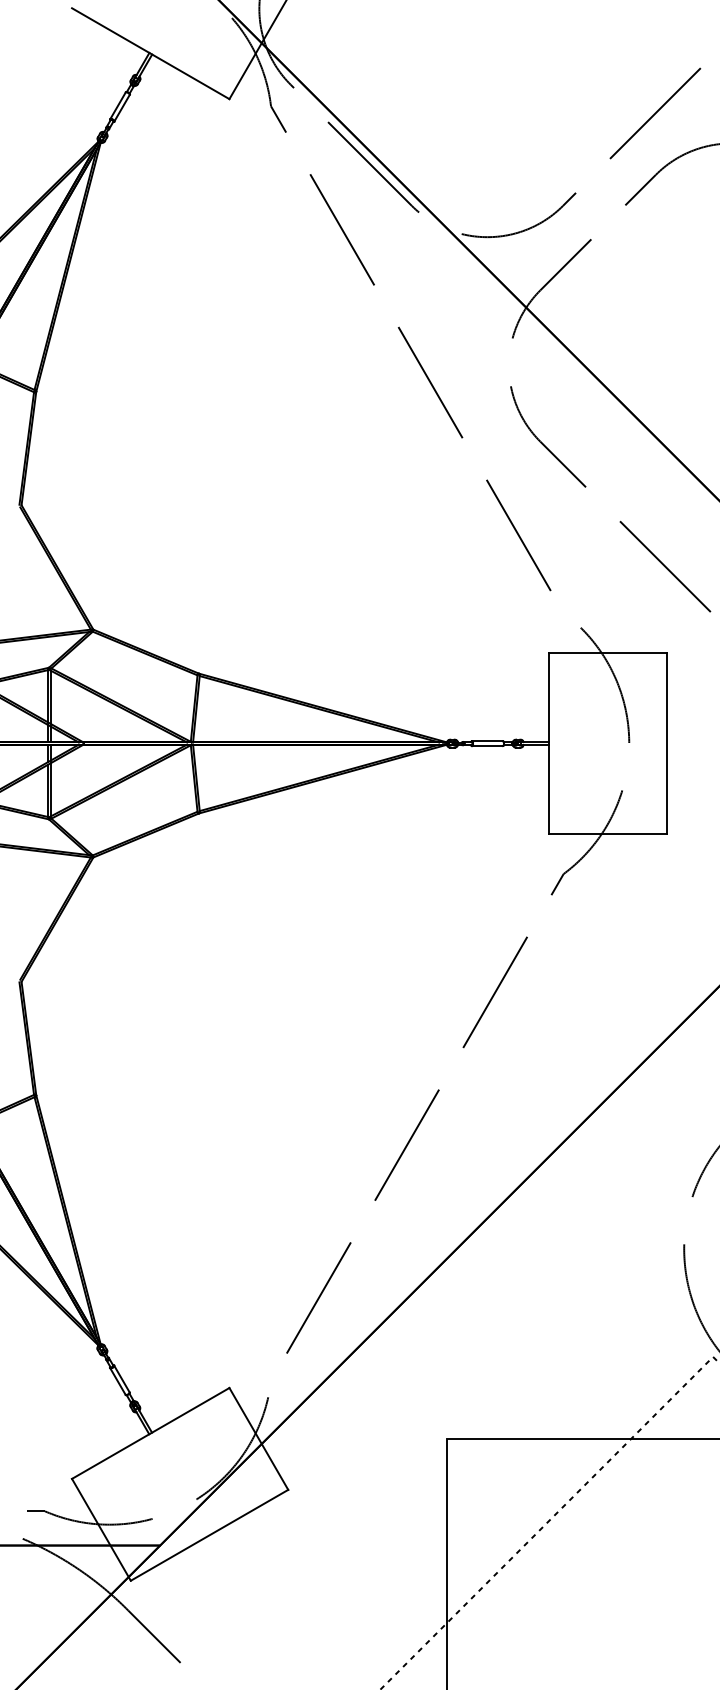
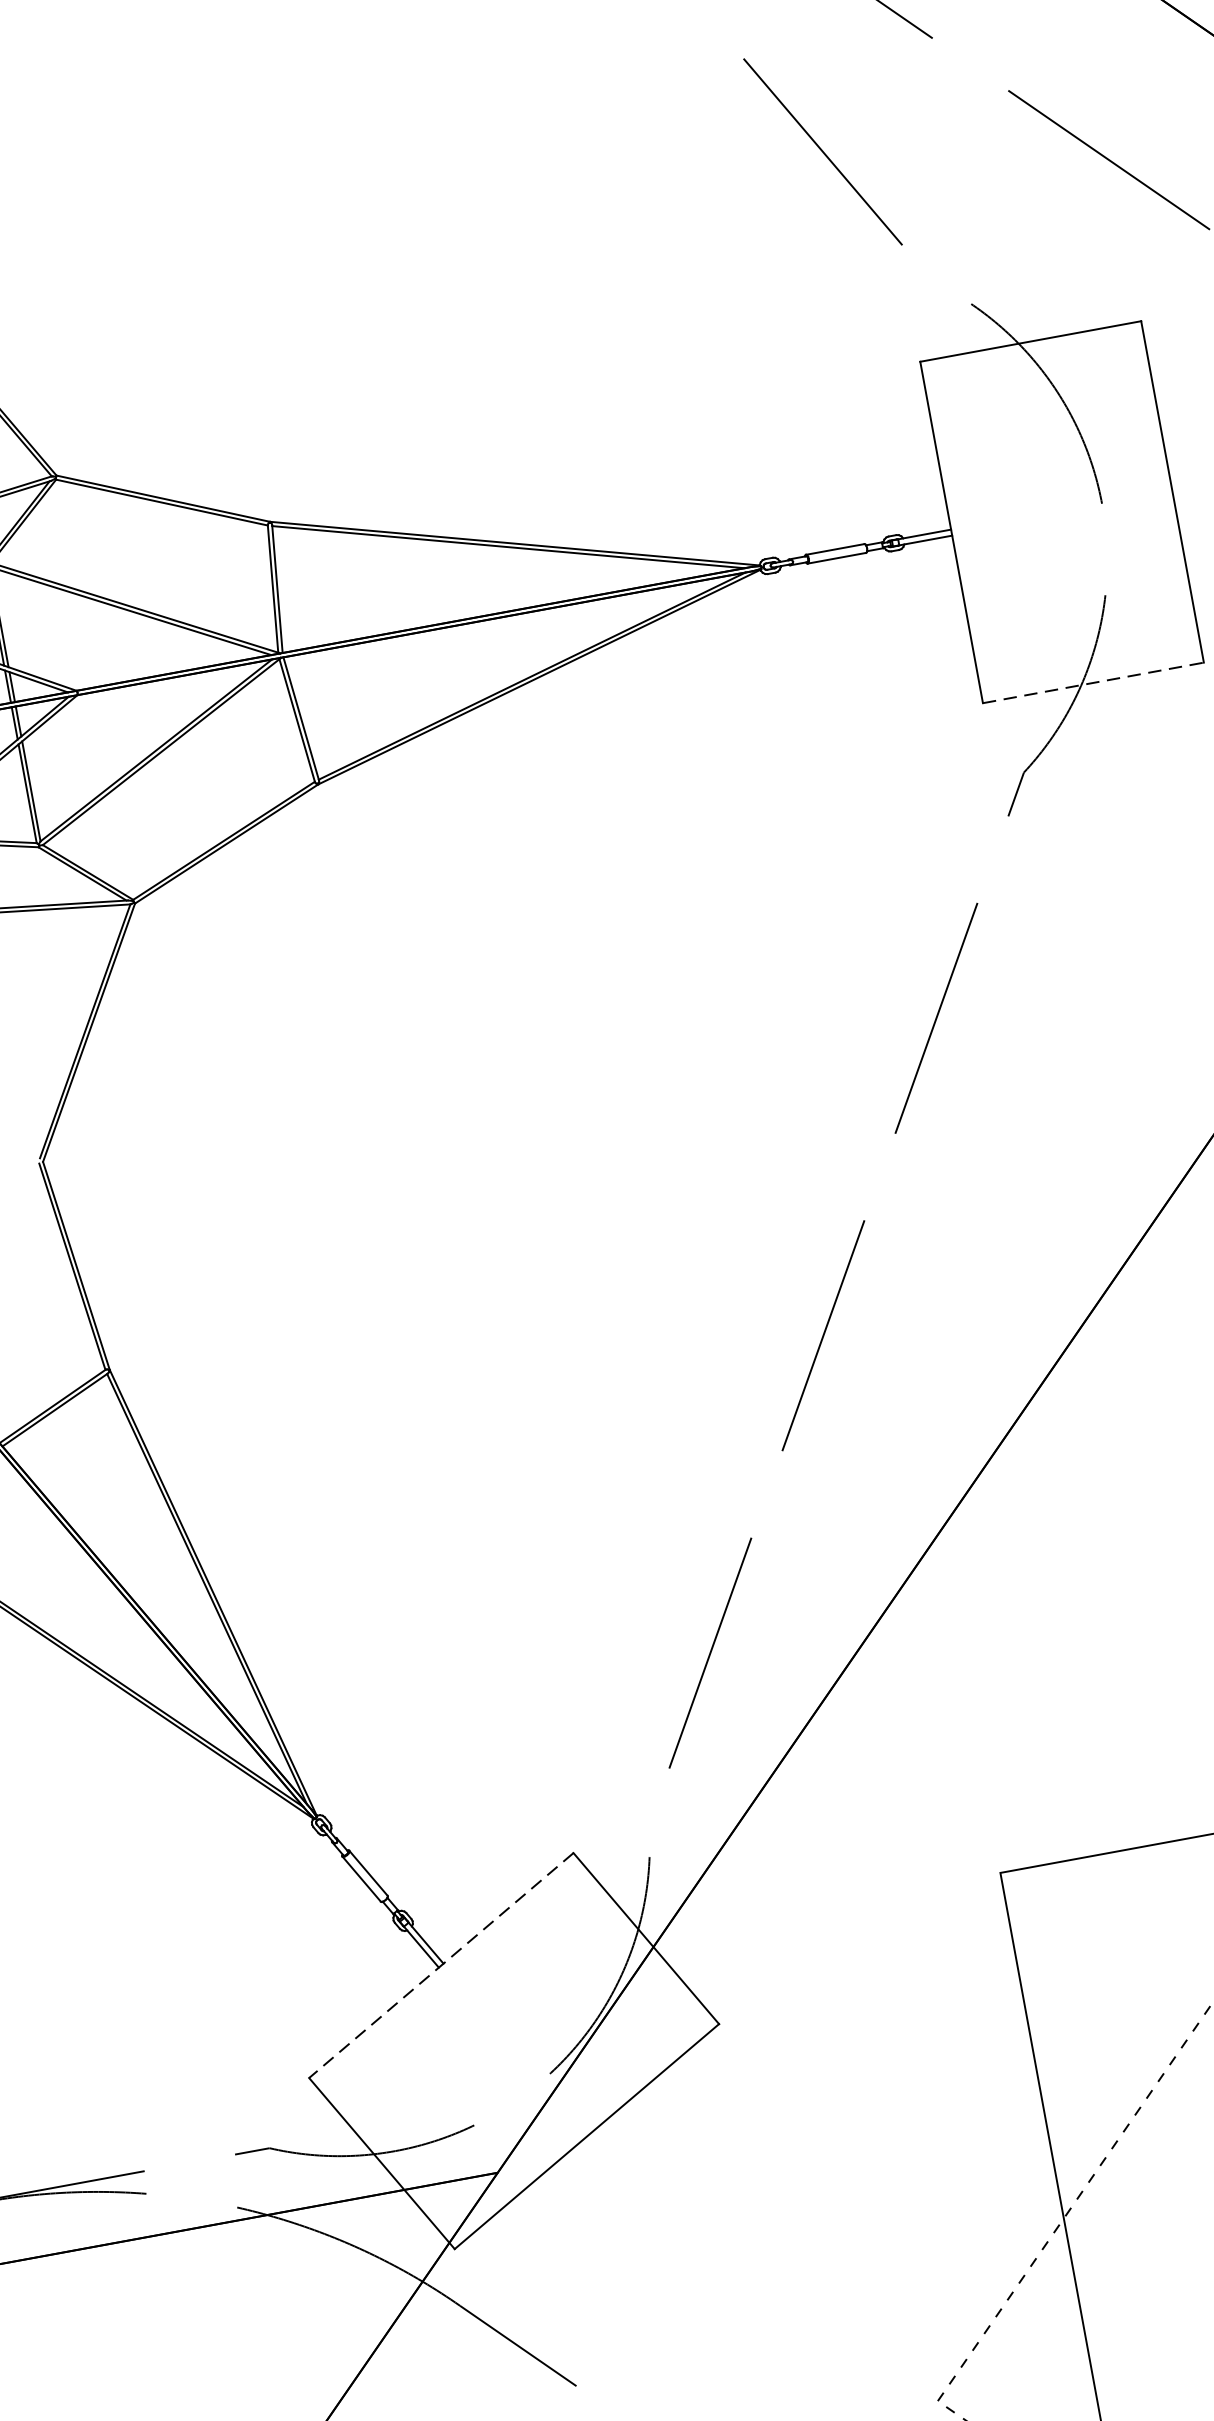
line: (607, 834) -> (1092, 683), solid -> dashed
line: (150, 1433) -> (440, 1965), solid -> dashed

